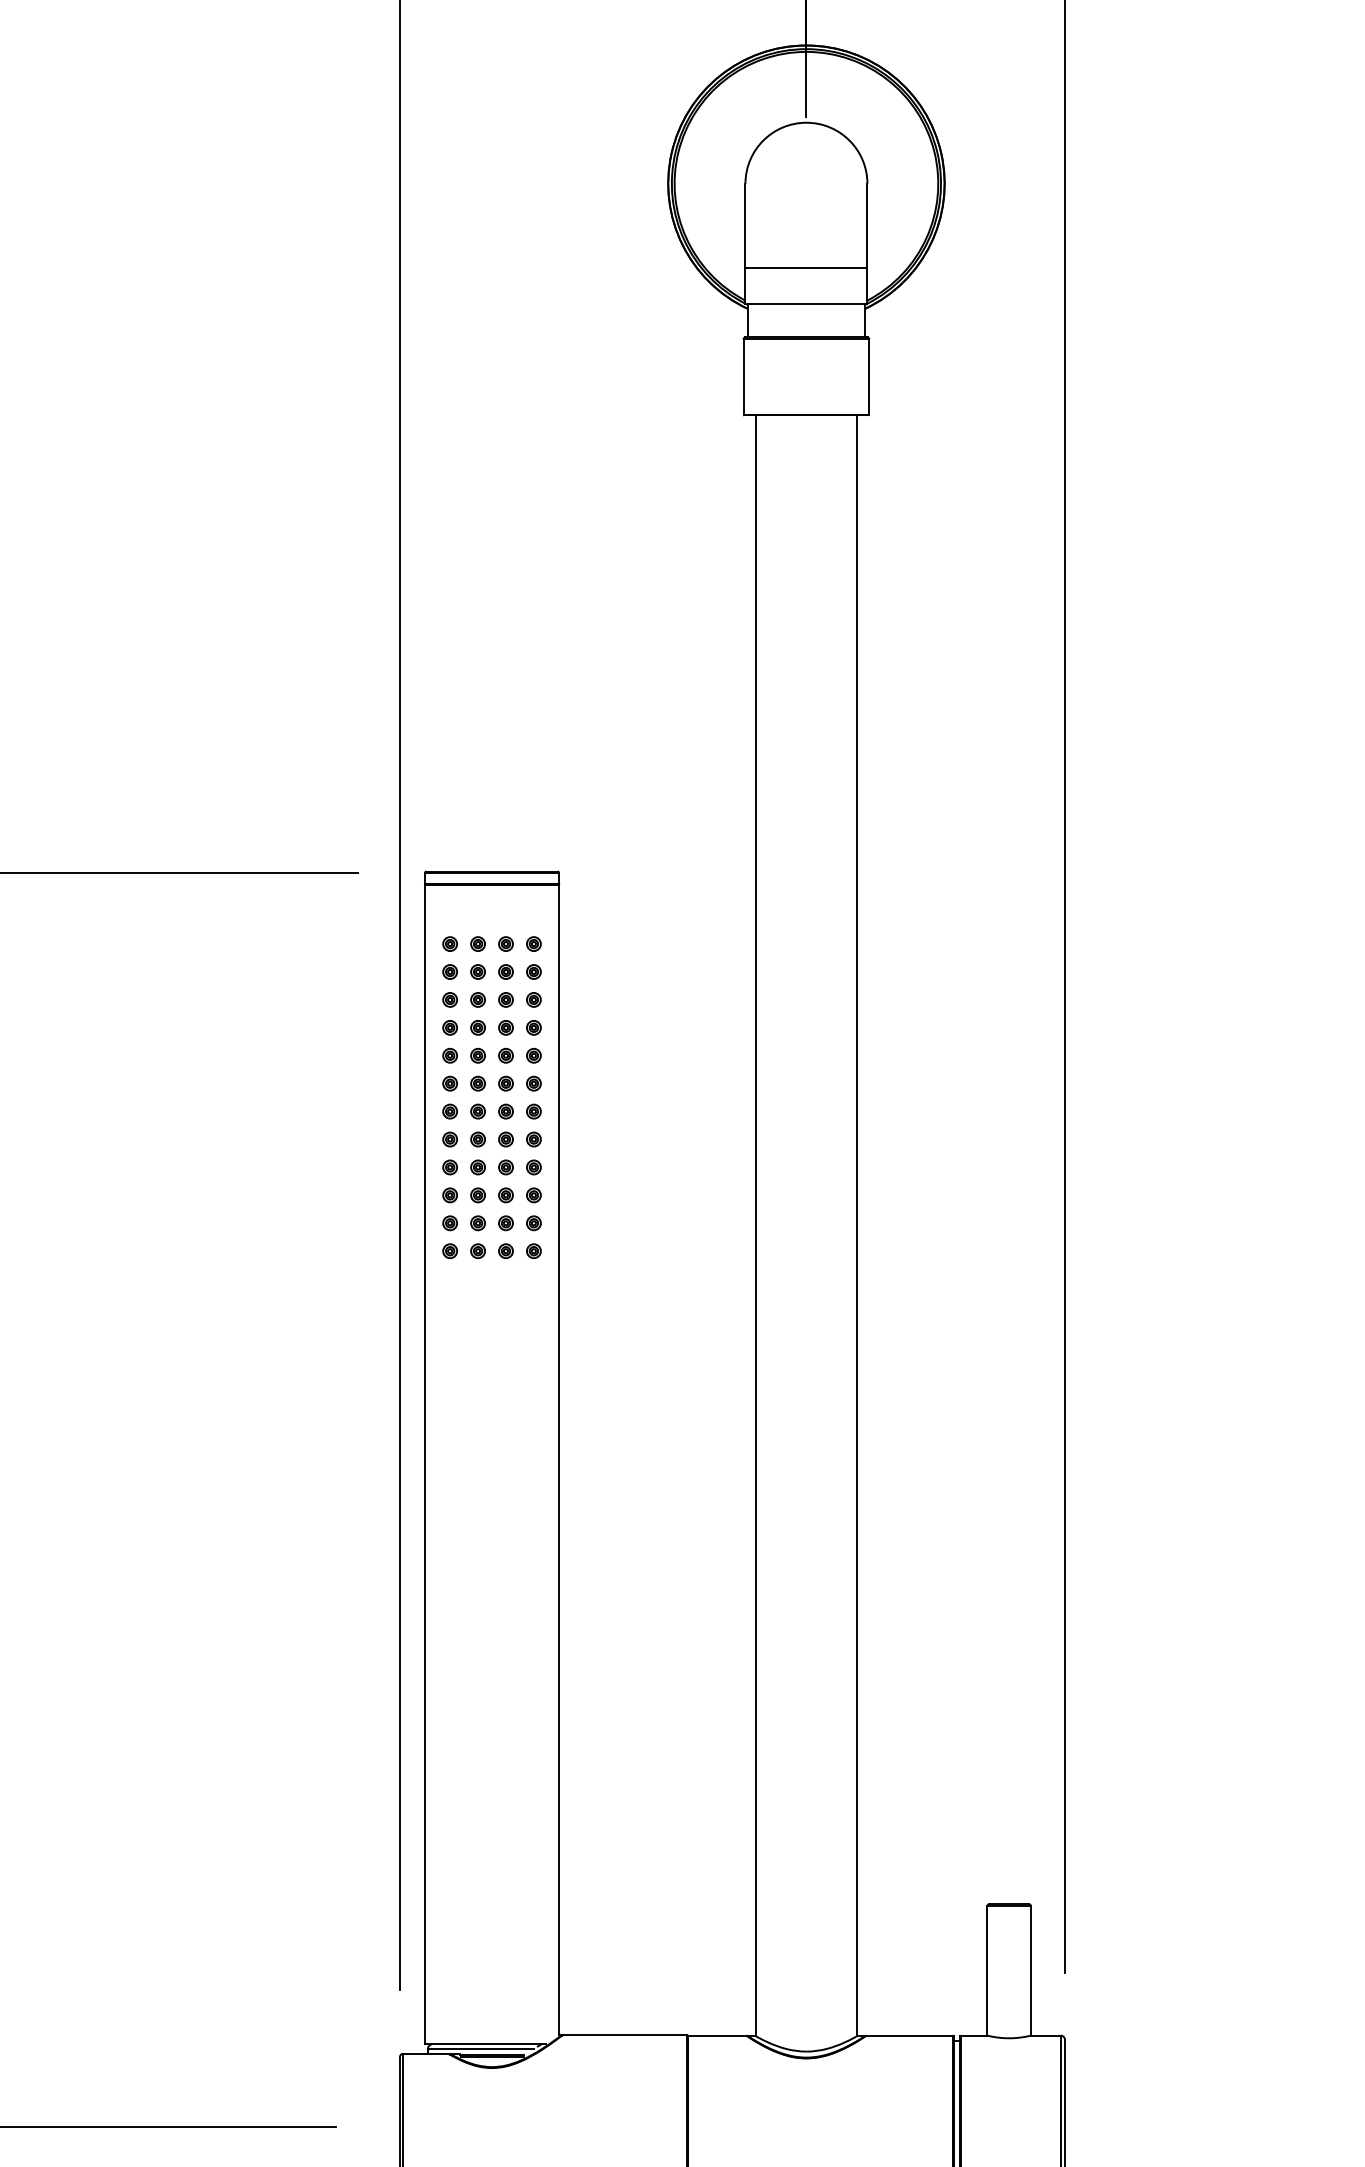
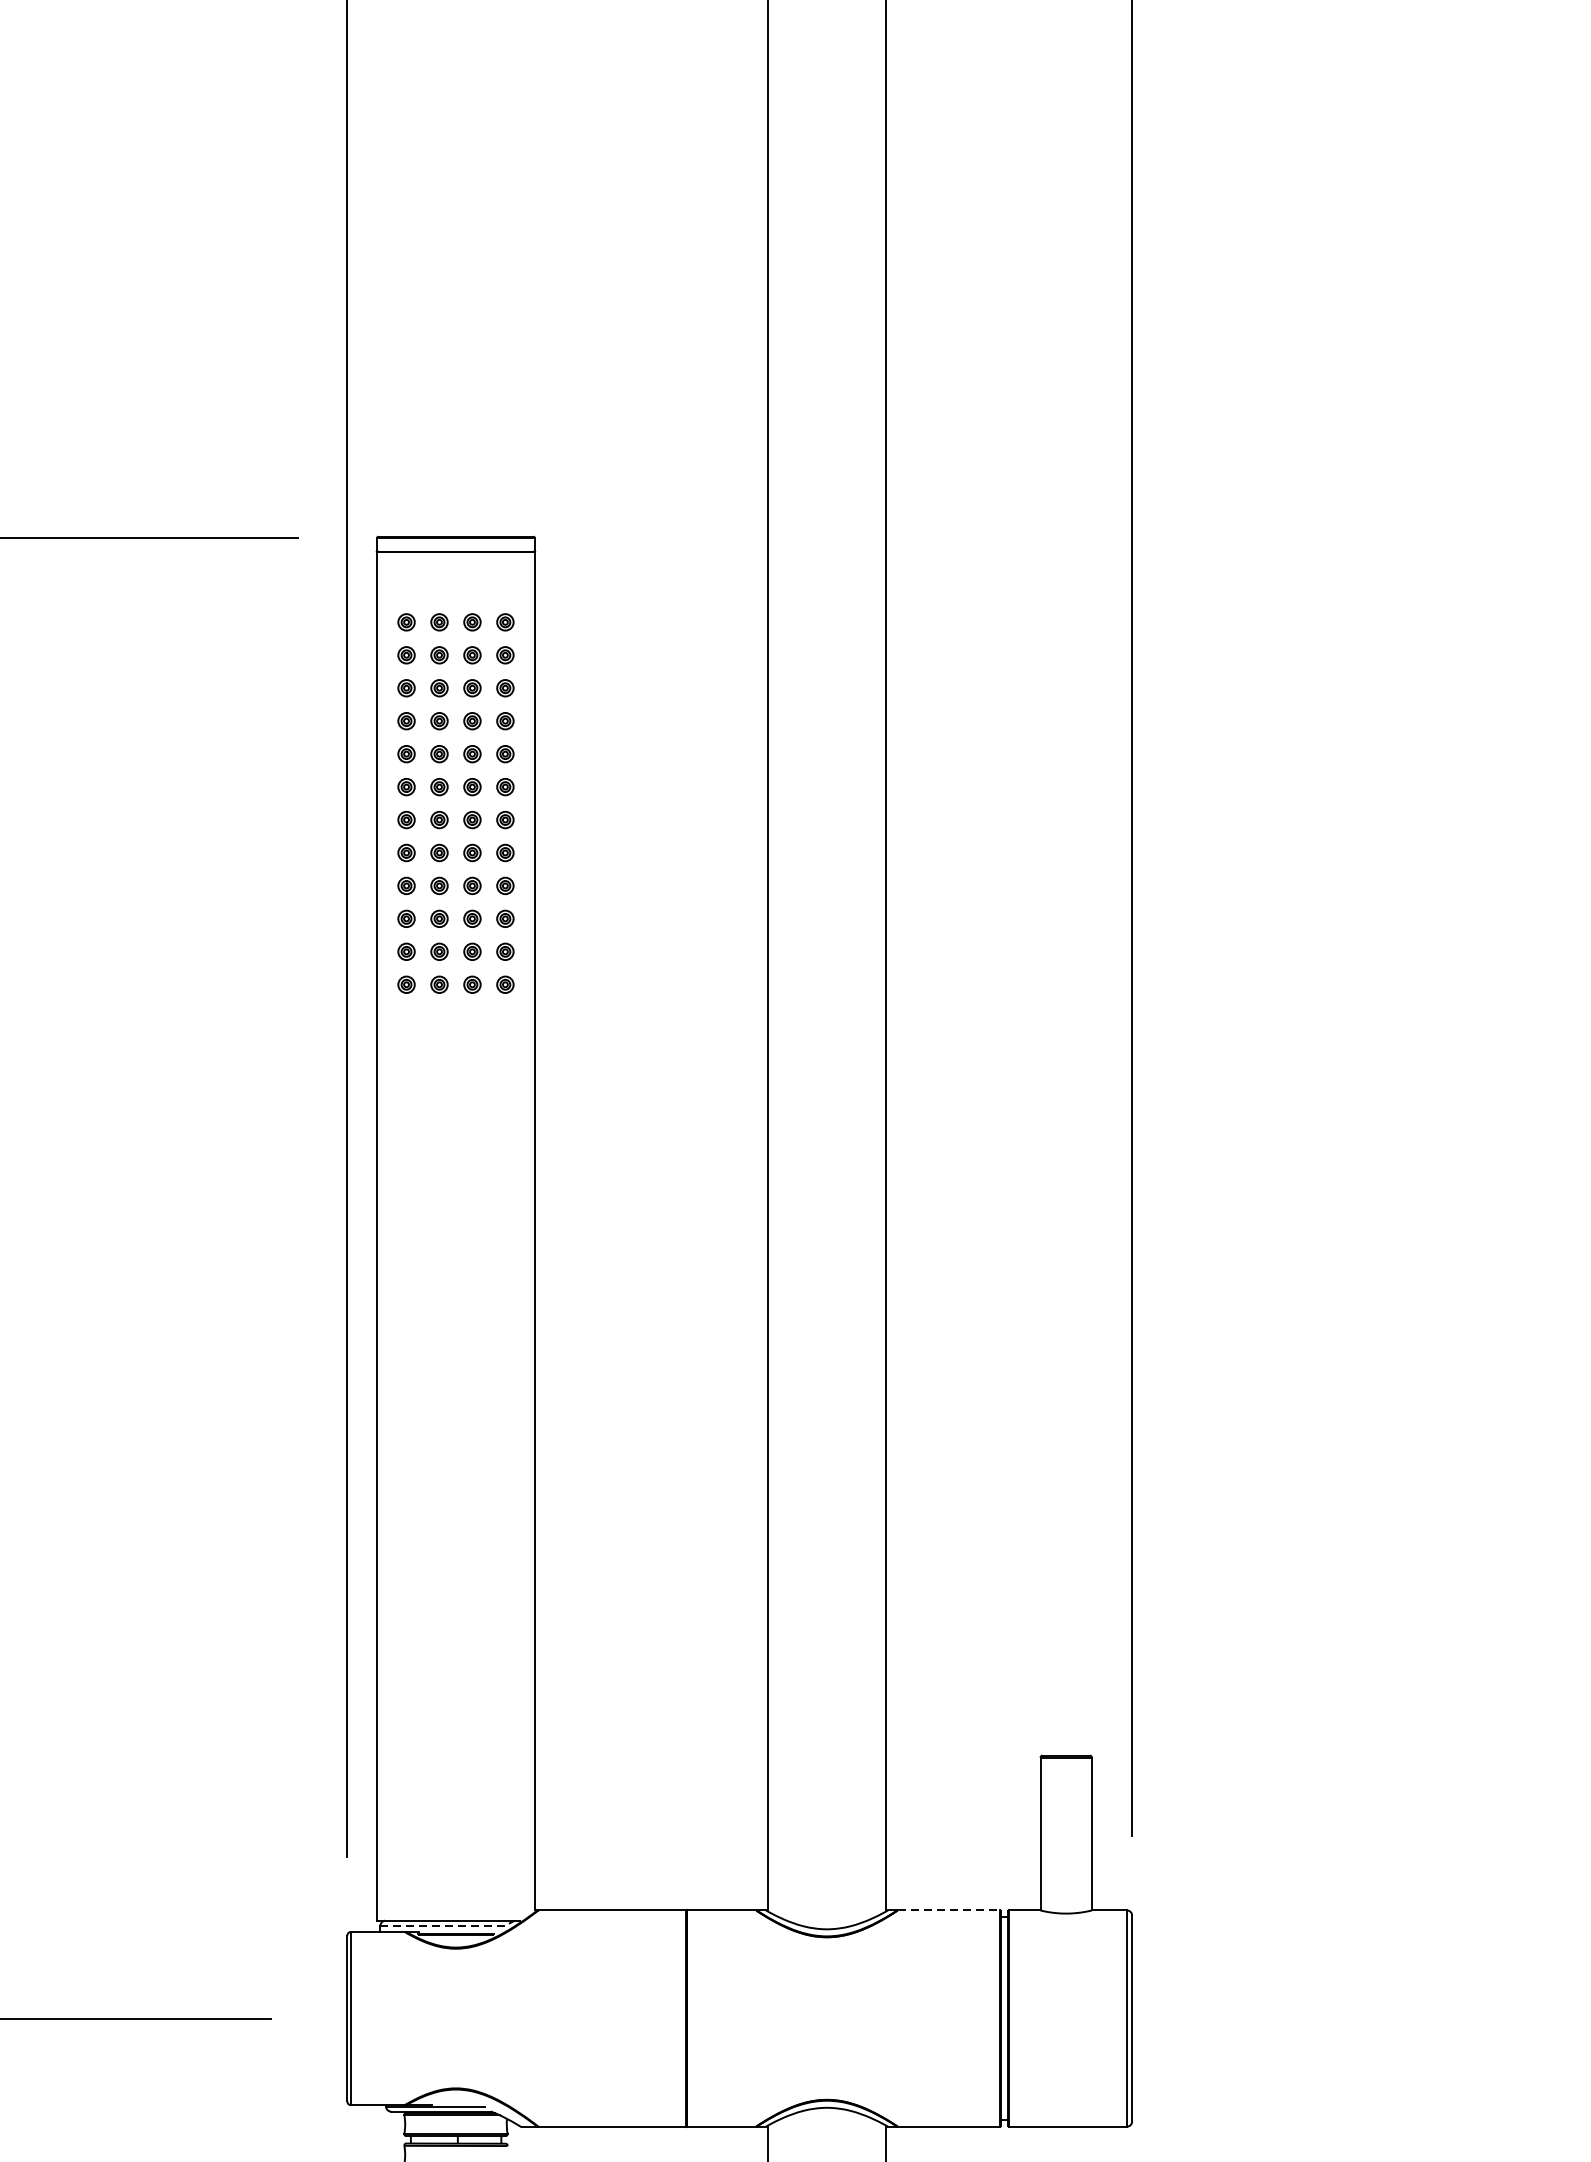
line: (910, 2035) -> (949, 1910), solid -> dashed
line: (480, 2049) -> (442, 1926), solid -> dashed

